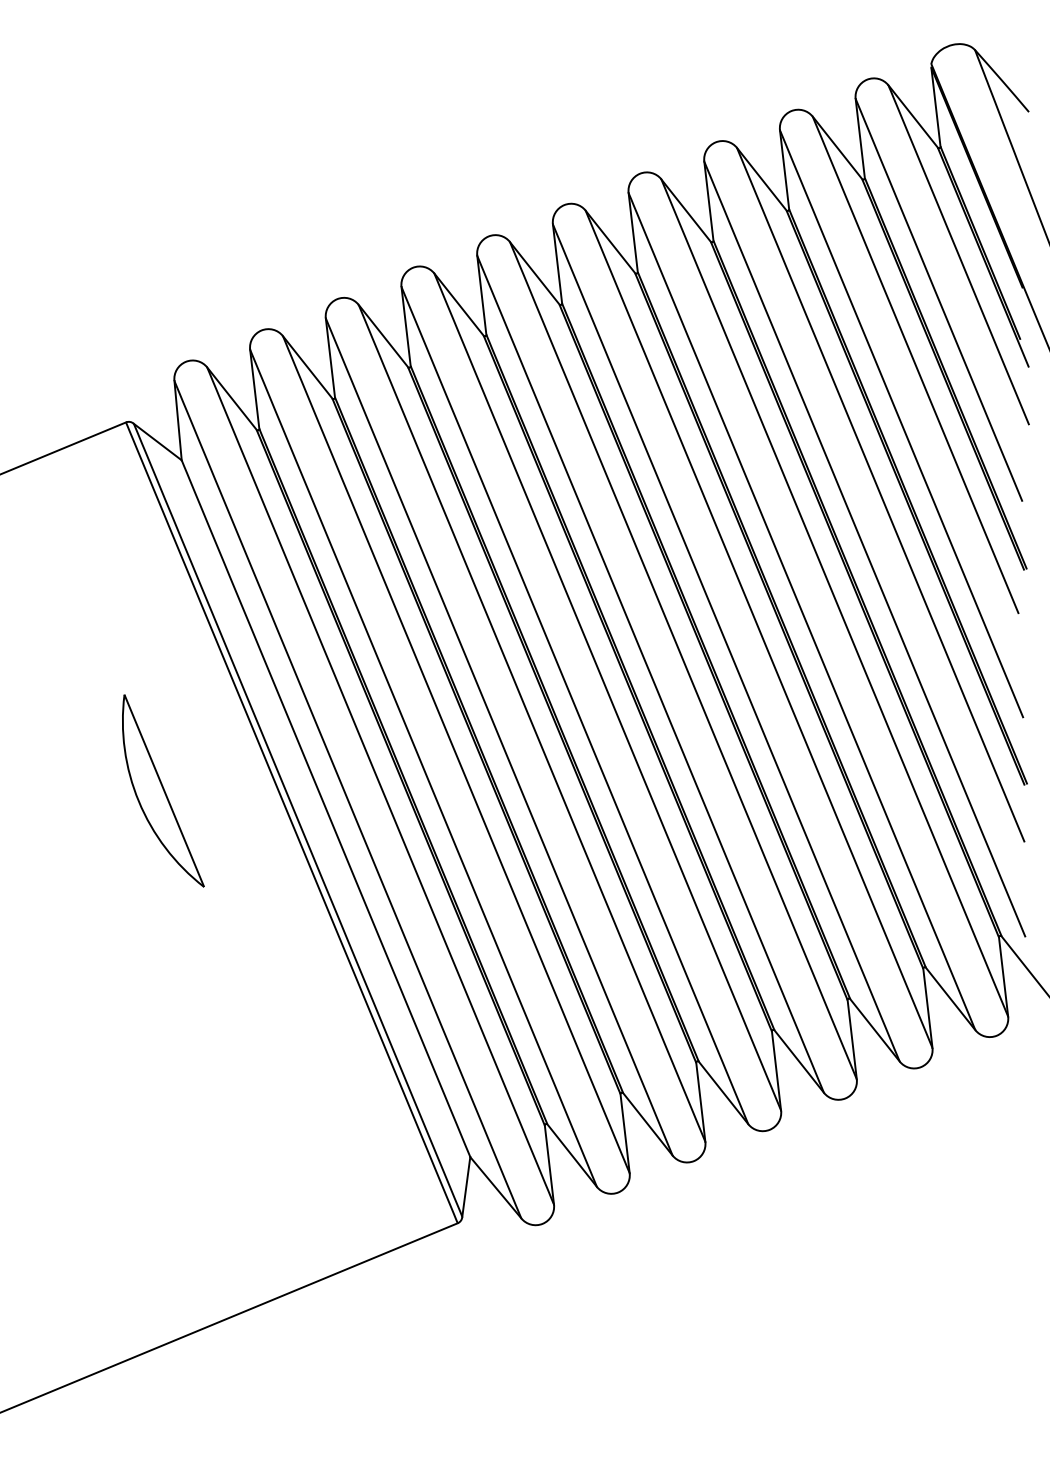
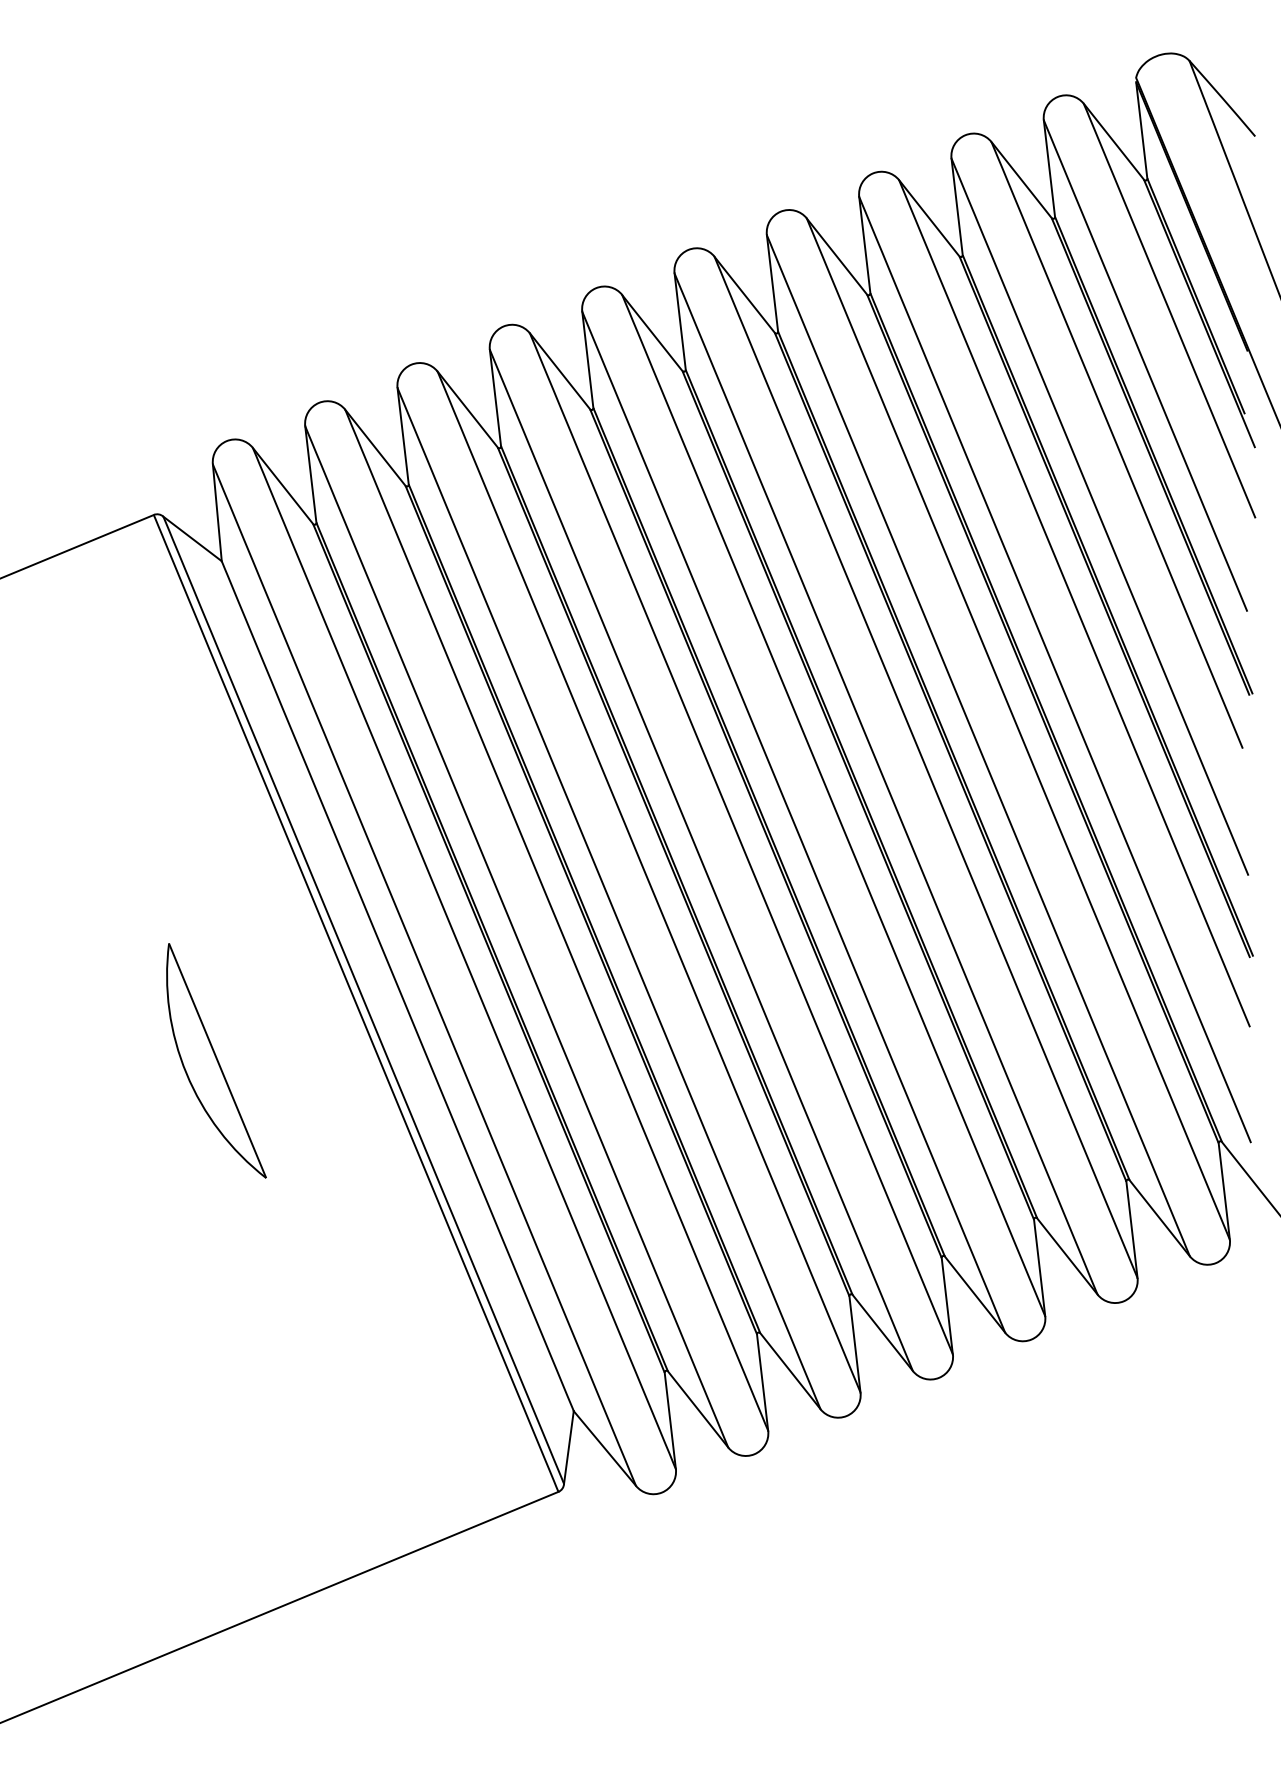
part: (163, 790) -> (216, 1060), moved

